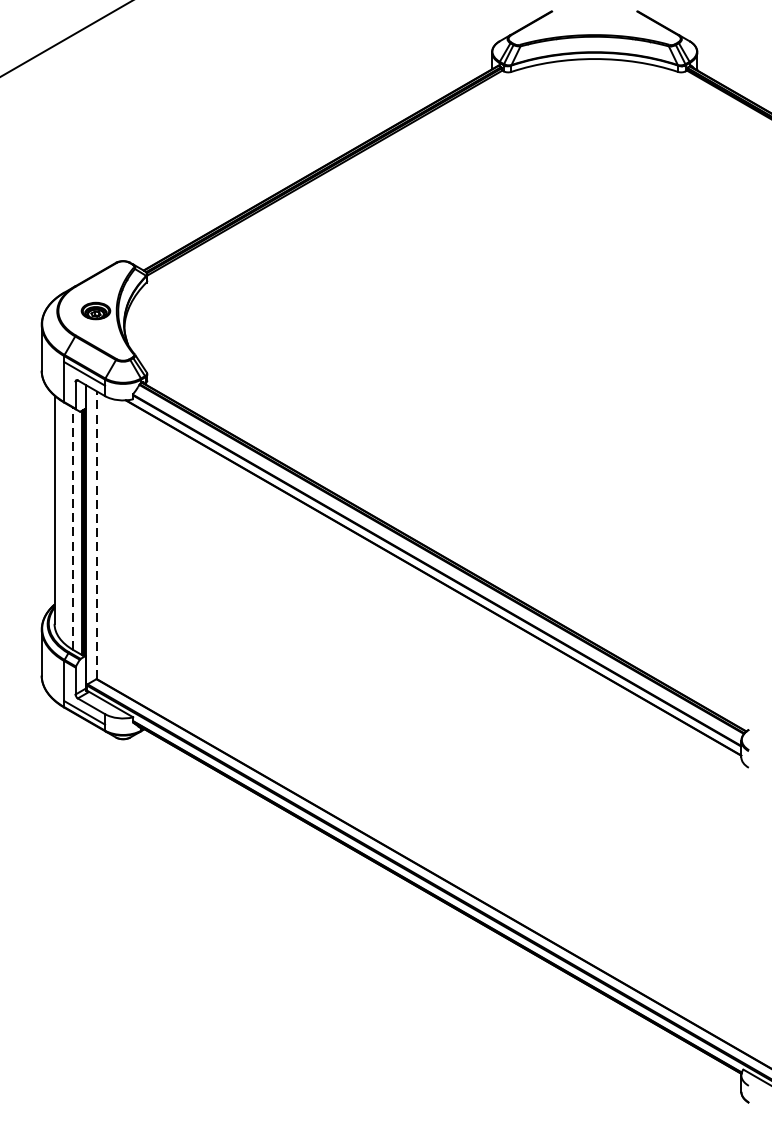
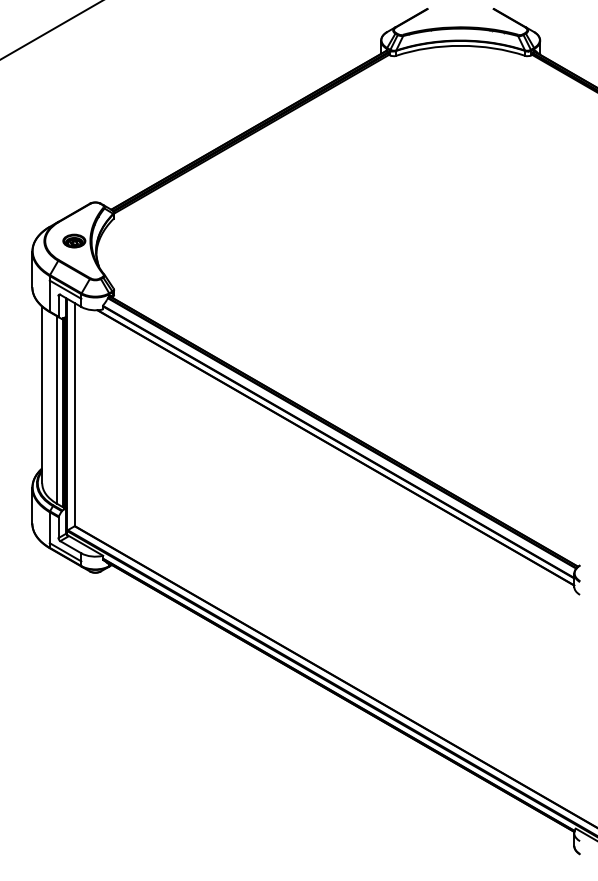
line: (72, 528) -> (56, 409), dashed -> solid
line: (97, 534) -> (75, 414), dashed -> solid

